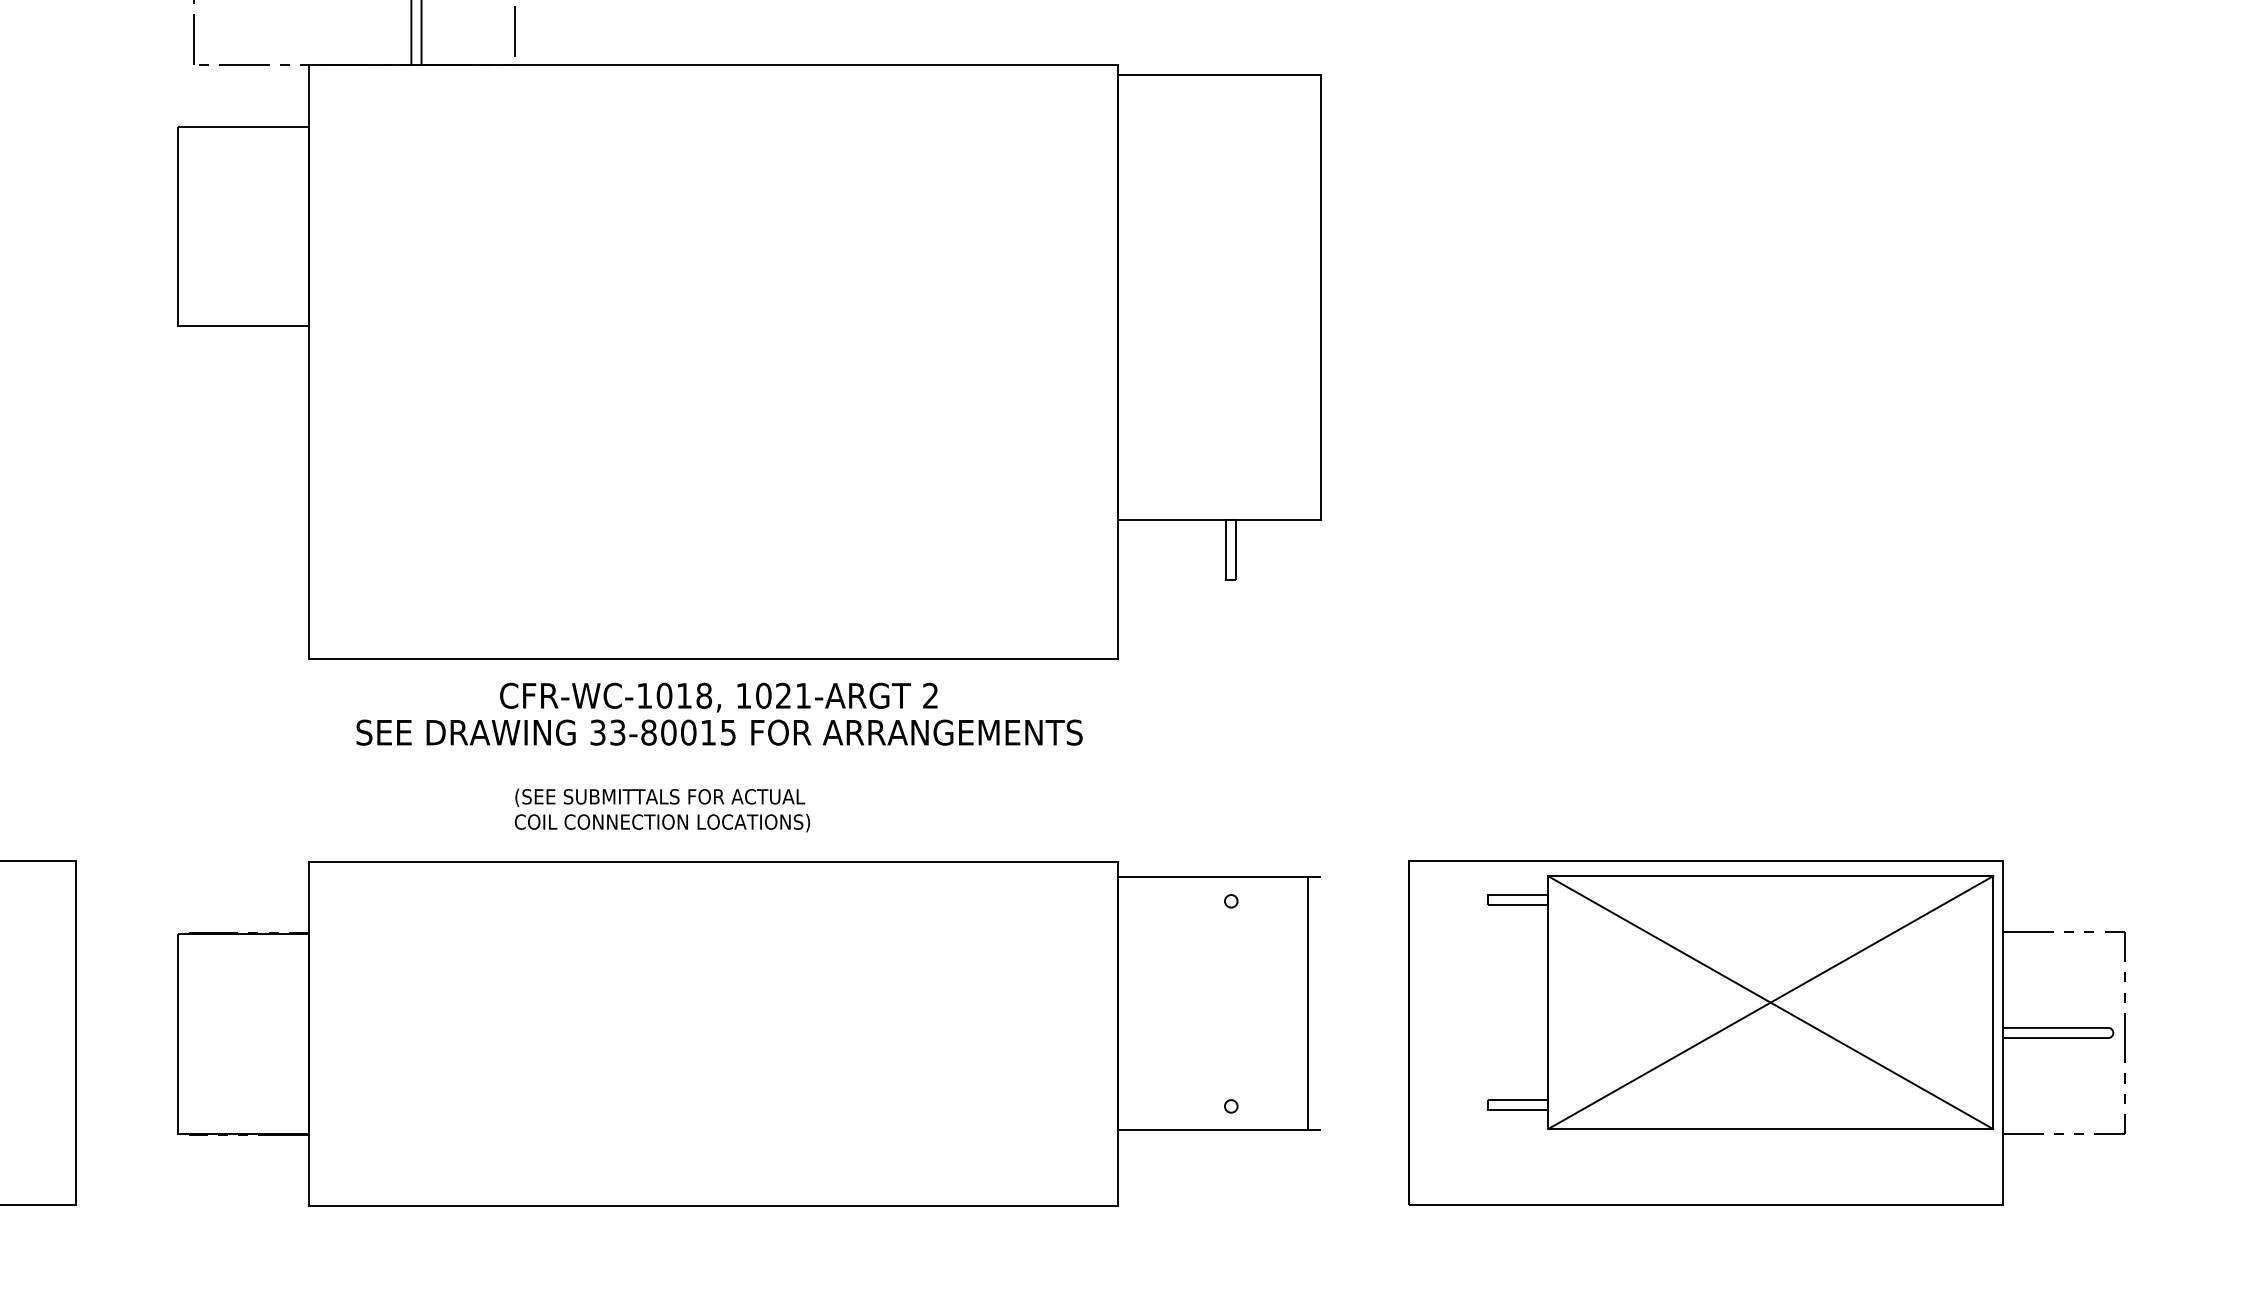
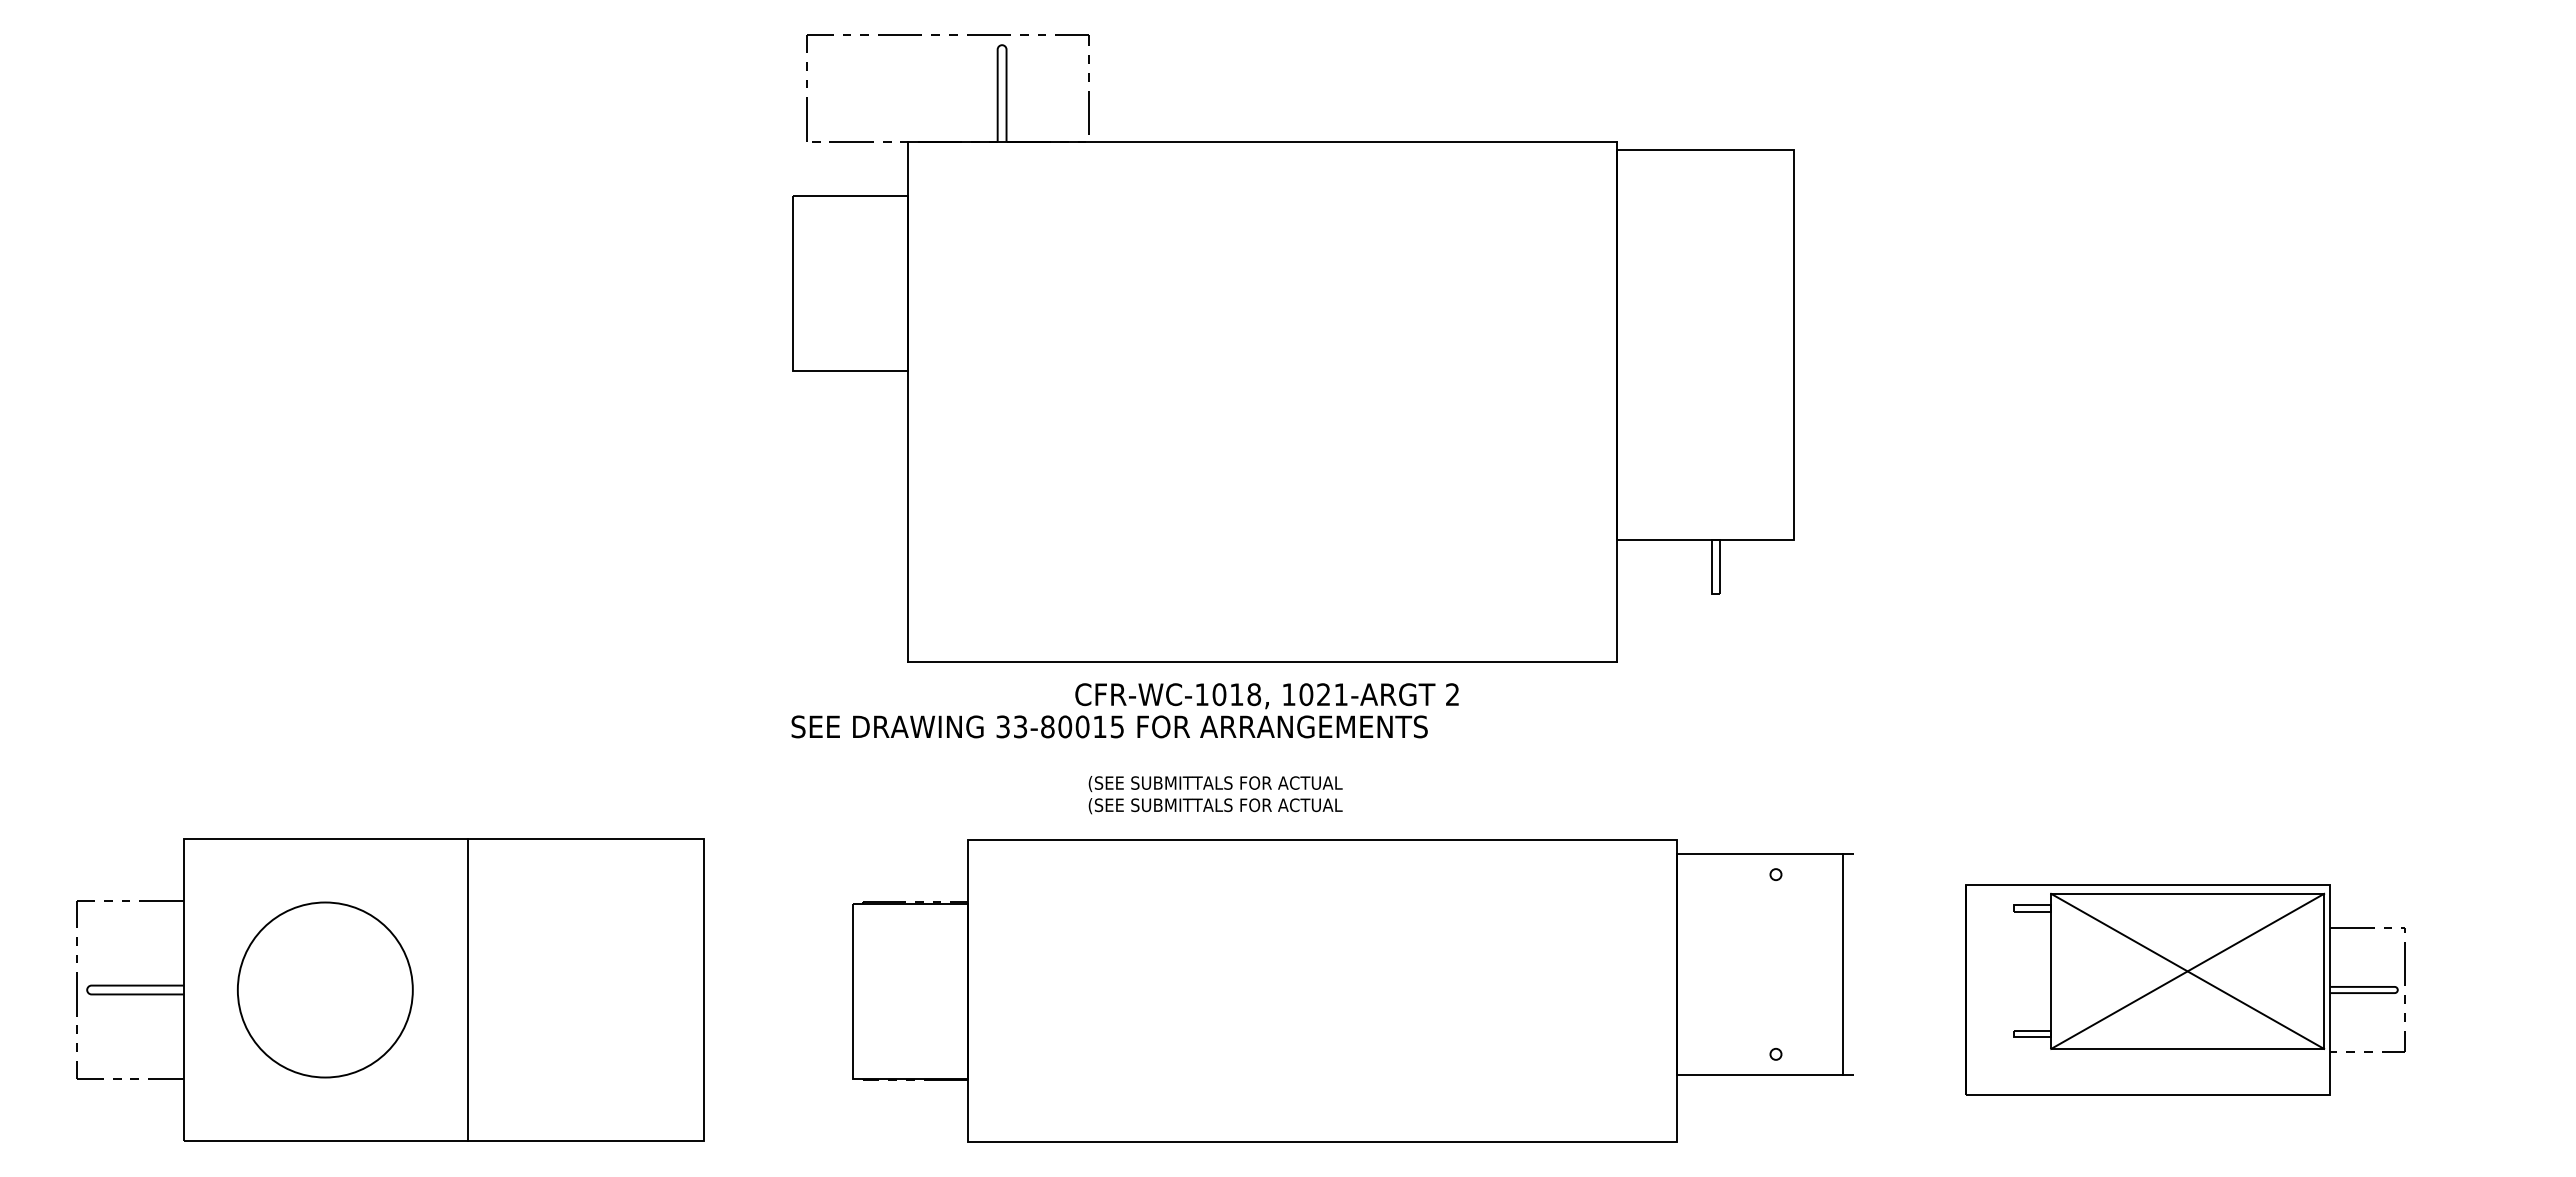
text: (719, 732) -> (1109, 726), moved
text: (662, 823) -> (1217, 806), COIL CONNECTION LOCATIONS) -> (SEE SUBMITTALS FOR ACTUAL
part: (1767, 1032) -> (2185, 989), size x0.7
part: (747, 1033) -> (1352, 990), moved

